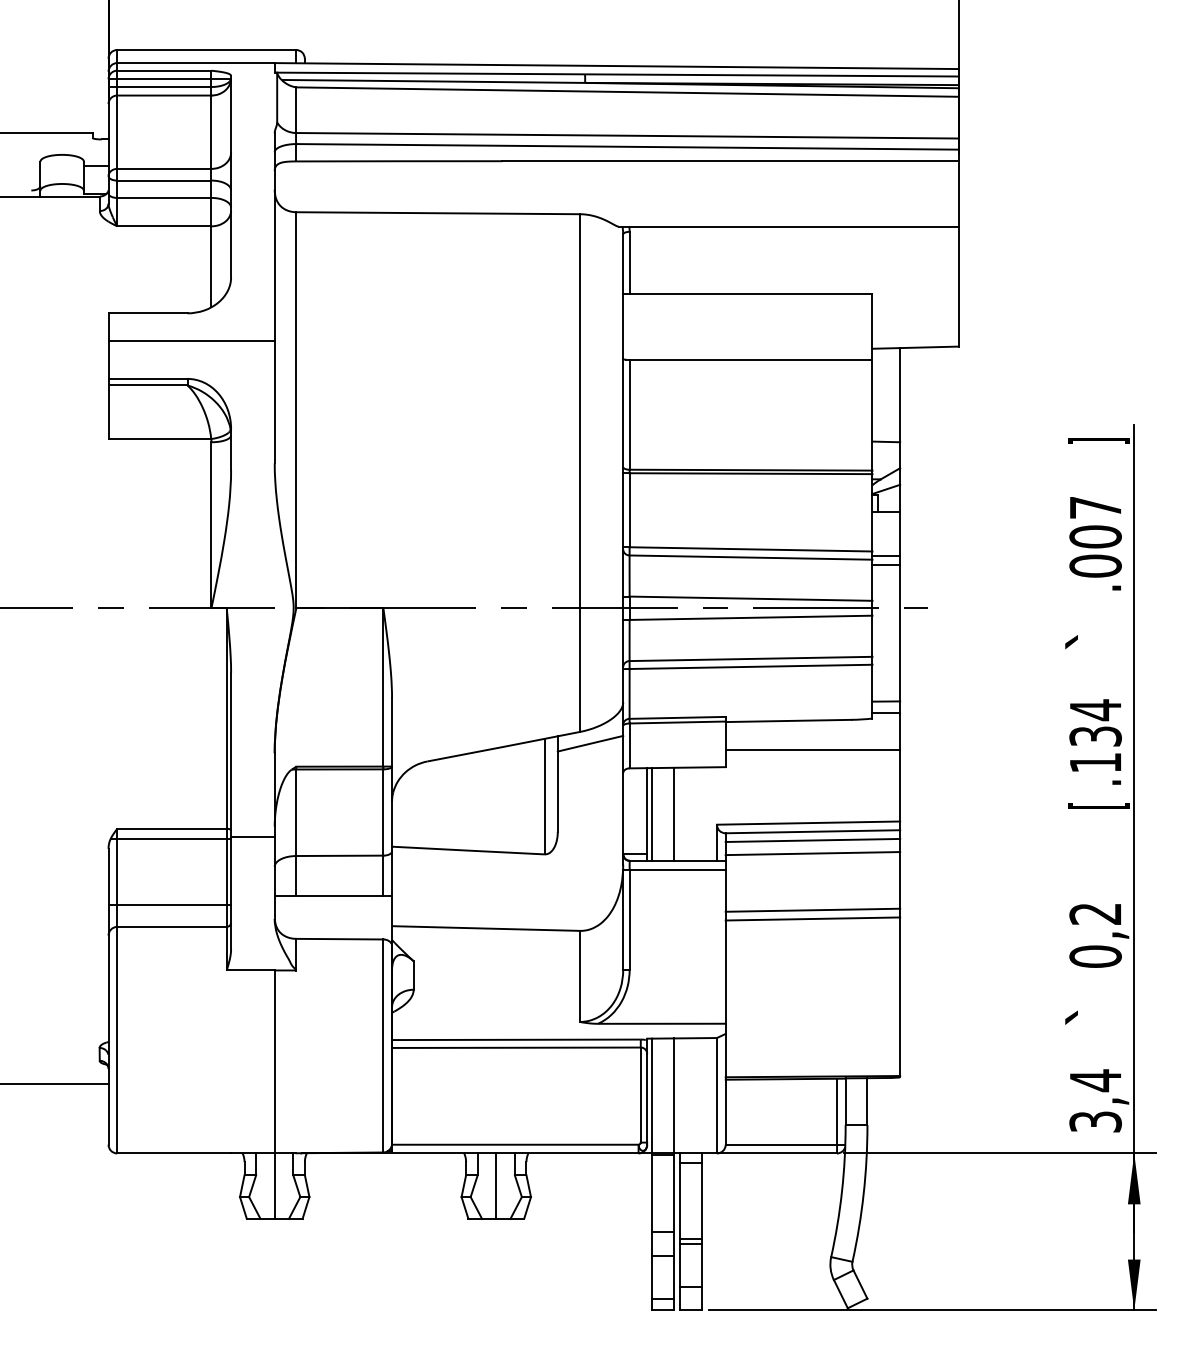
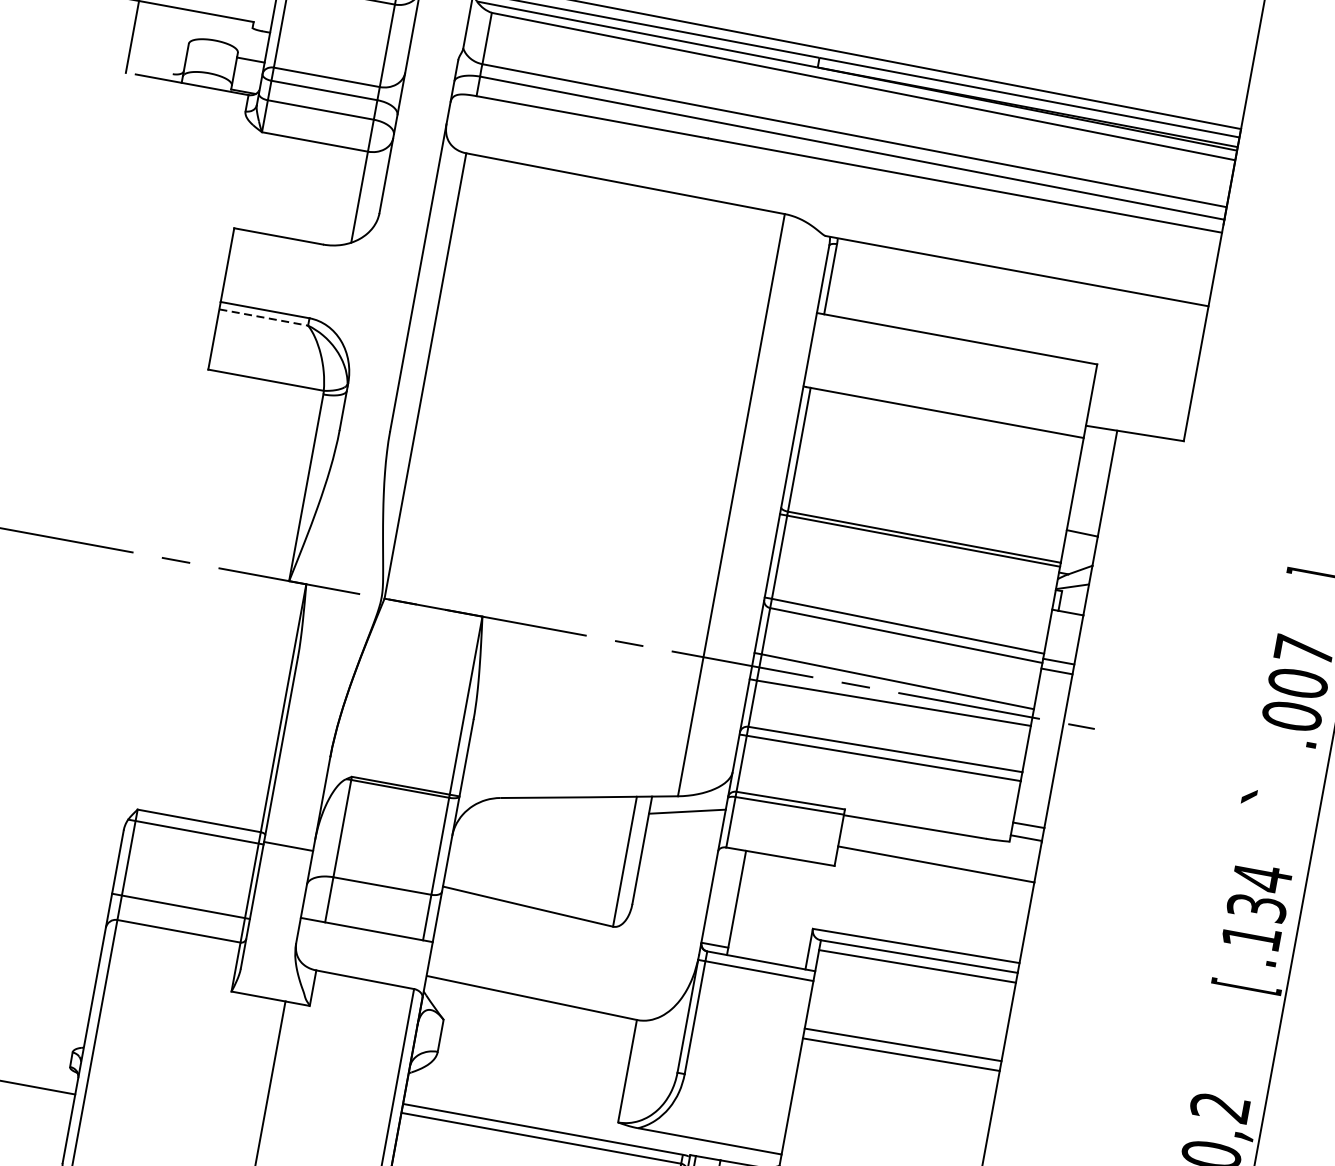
line: (191, 341) -> (321, 277), removed
line: (148, 385) -> (264, 317), solid -> dashed
line: (674, 813) -> (767, 907), removed
line: (652, 814) -> (742, 904), removed
line: (812, 853) -> (914, 980), removed

